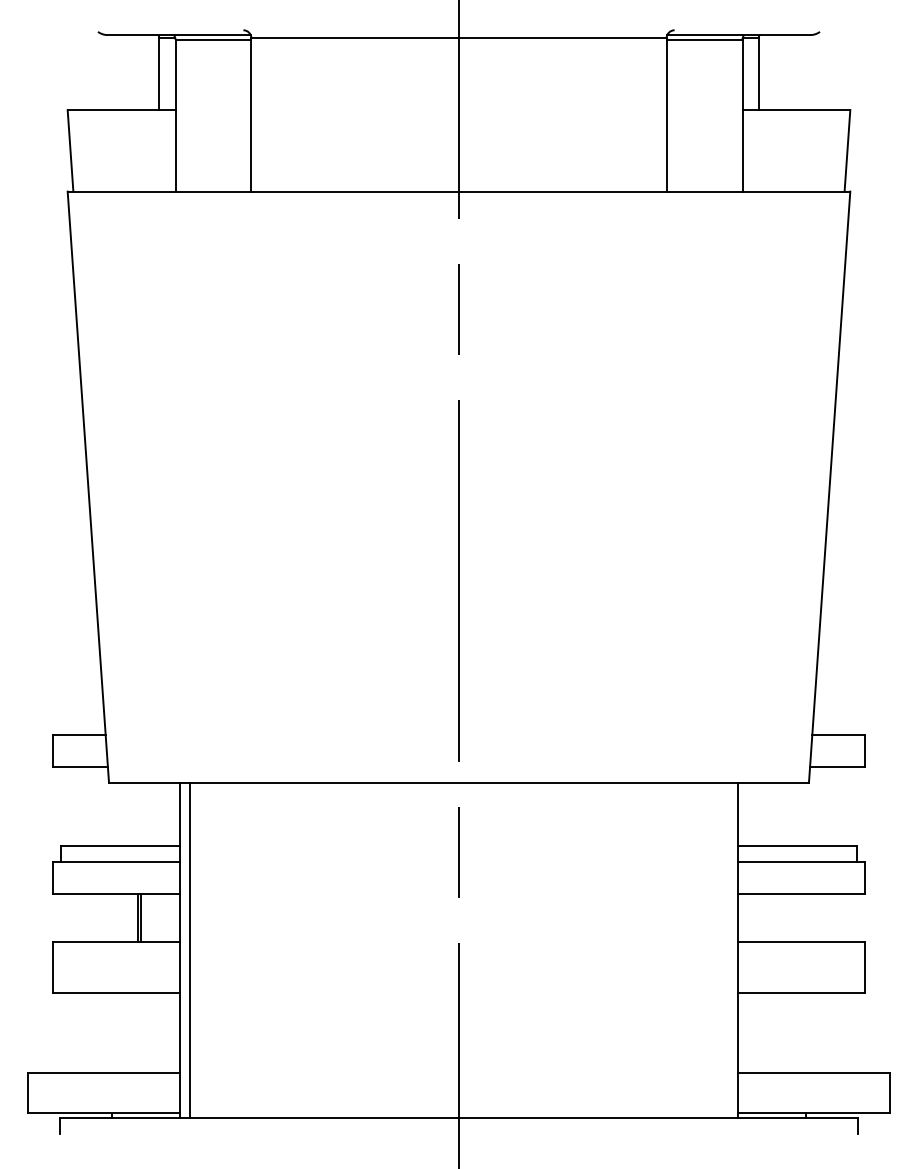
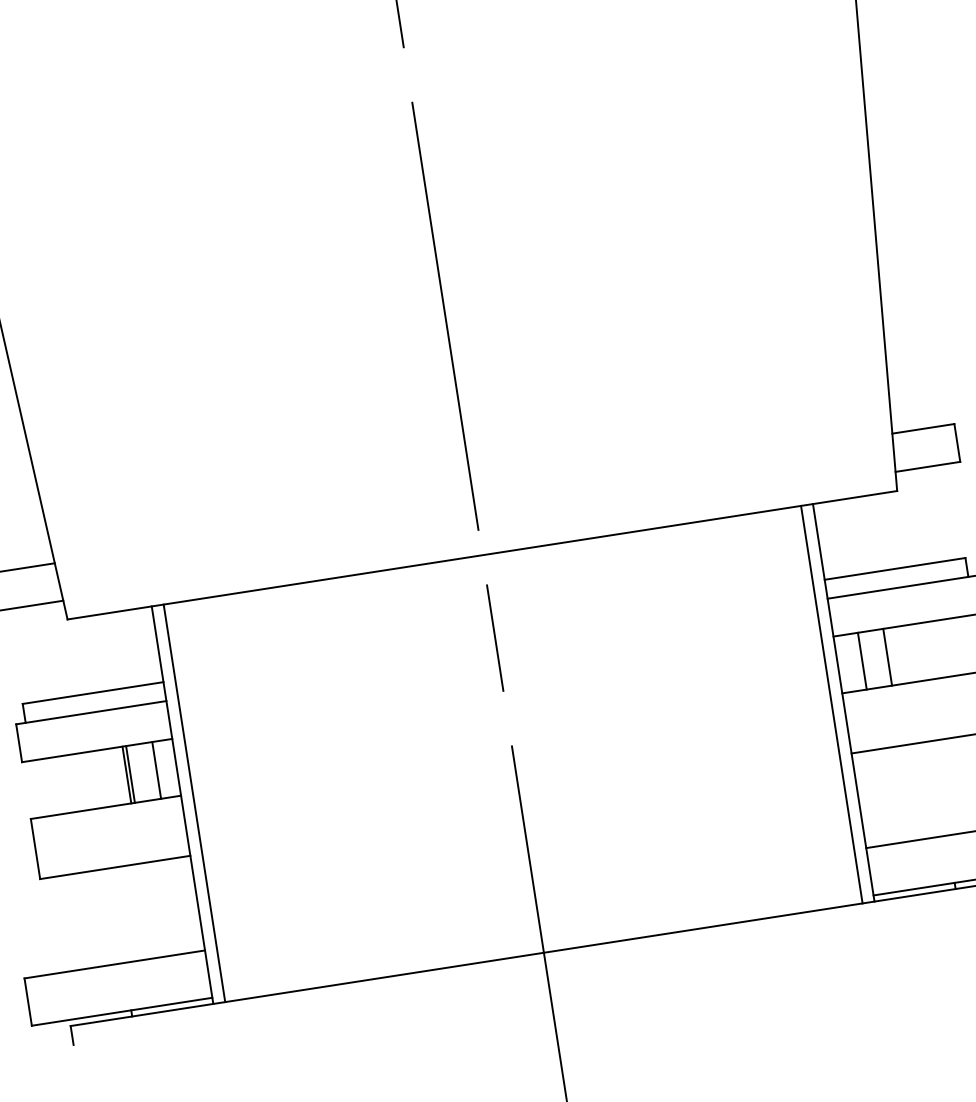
line: (163, 918) -> (157, 770), added
line: (758, 918) -> (862, 661), added
line: (779, 918) -> (887, 657), added
line: (727, 949) -> (831, 703), added

